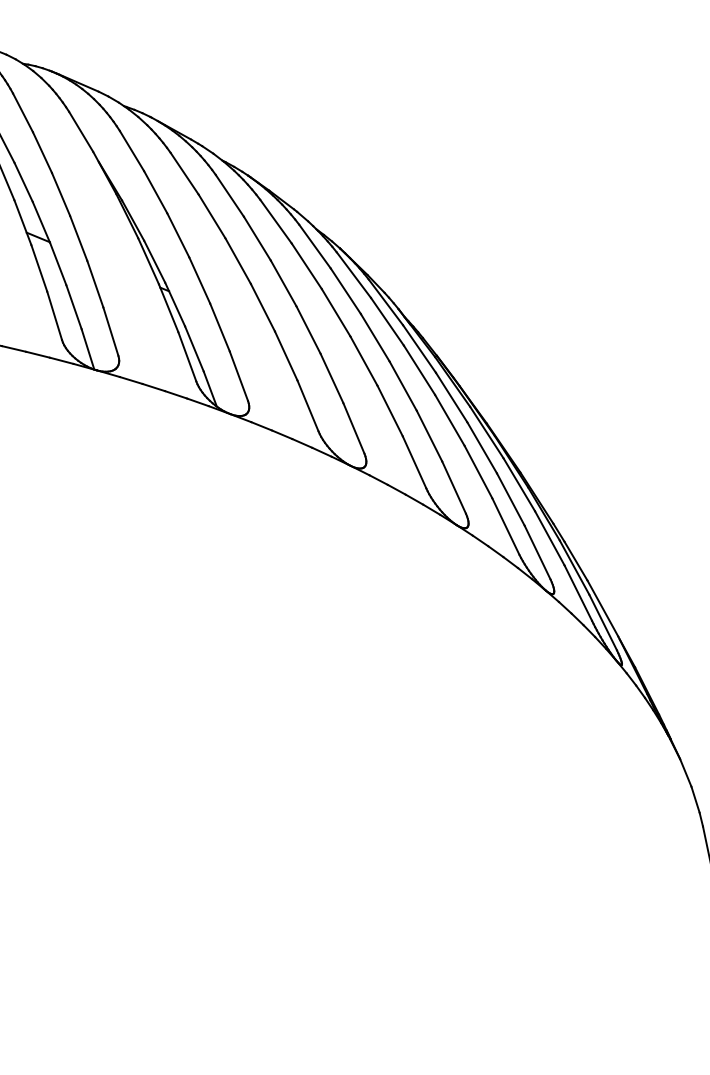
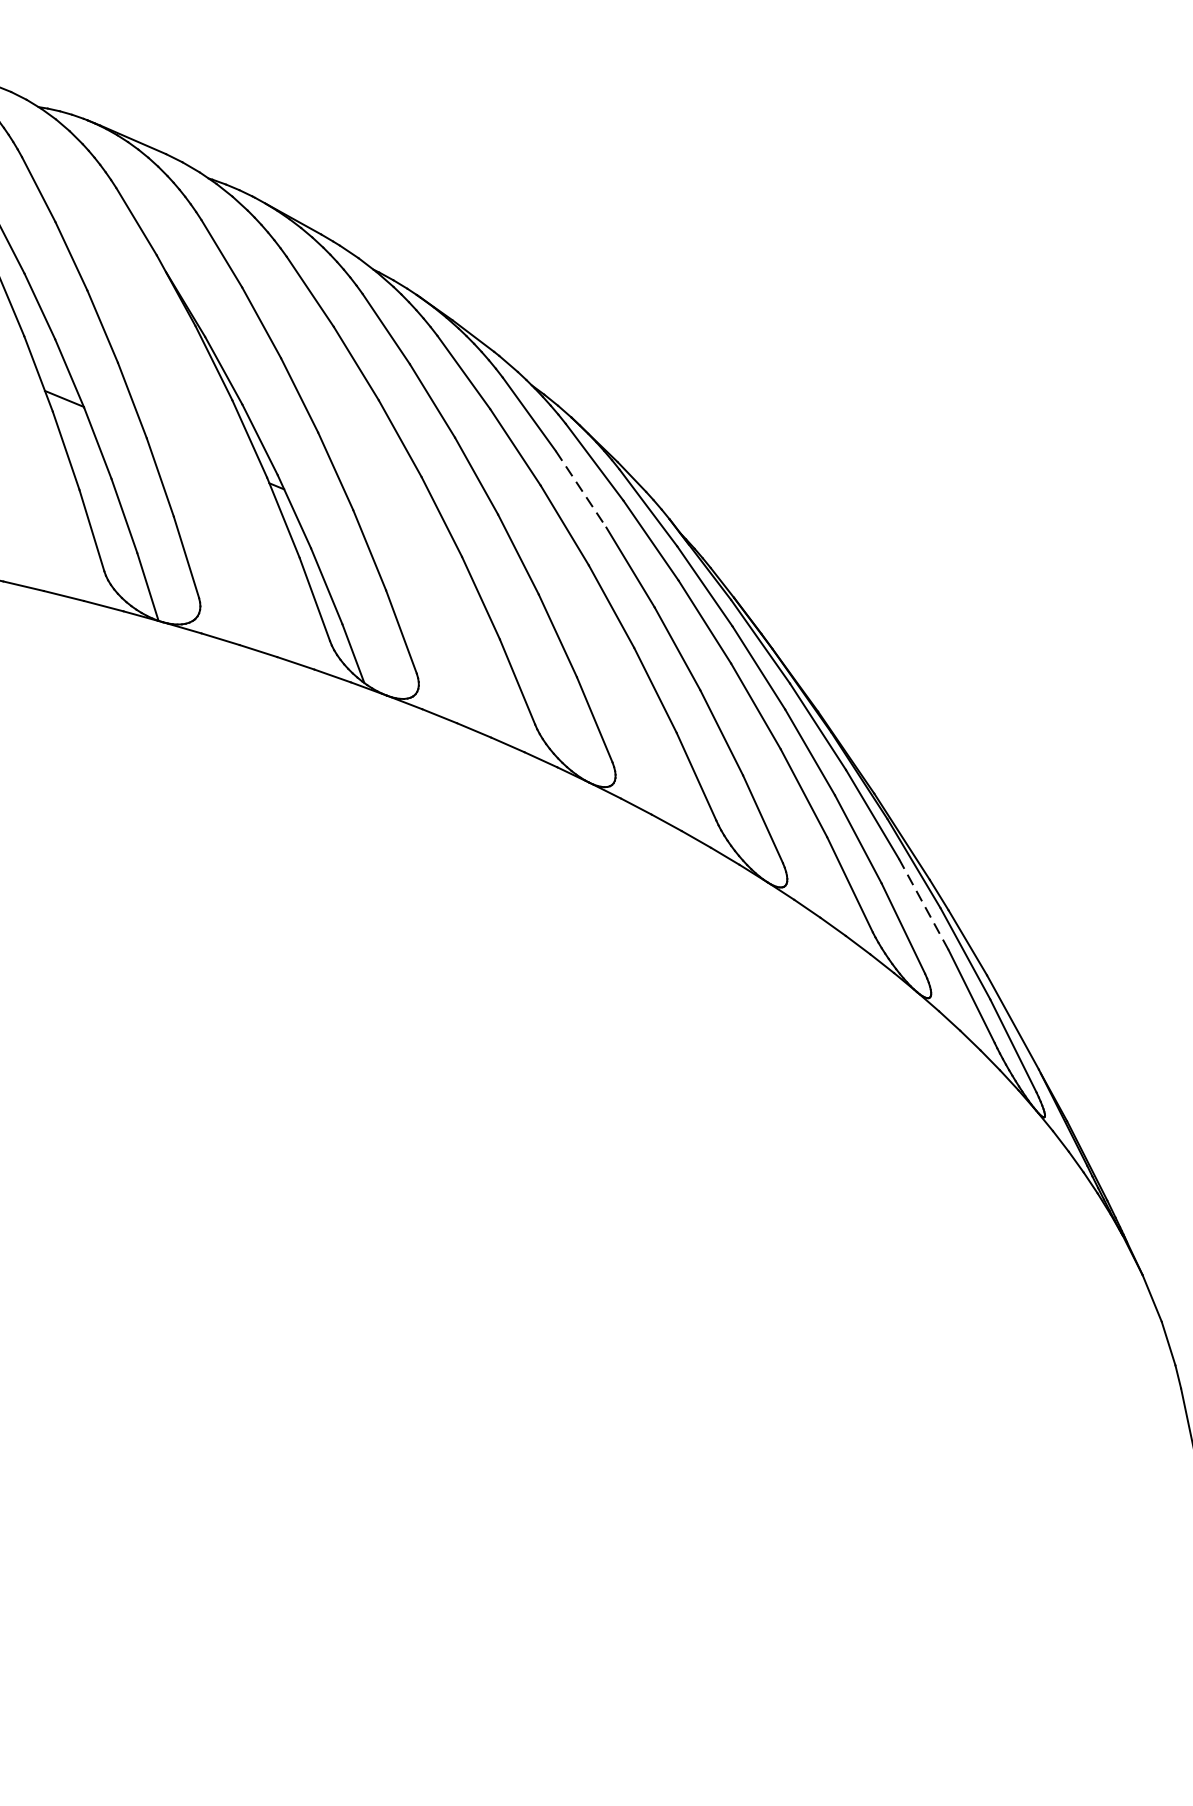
line: (346, 291) -> (582, 489), solid -> dashed
line: (549, 538) -> (923, 904), solid -> dashed

